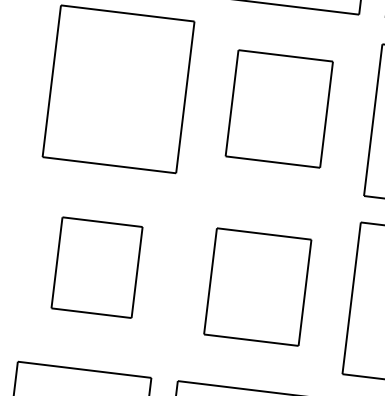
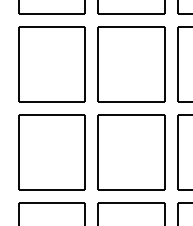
part: (279, 109) -> (131, 64), size x1.43
part: (96, 267) -> (51, 152), size x1.67
part: (257, 287) -> (131, 152), size x1.43

